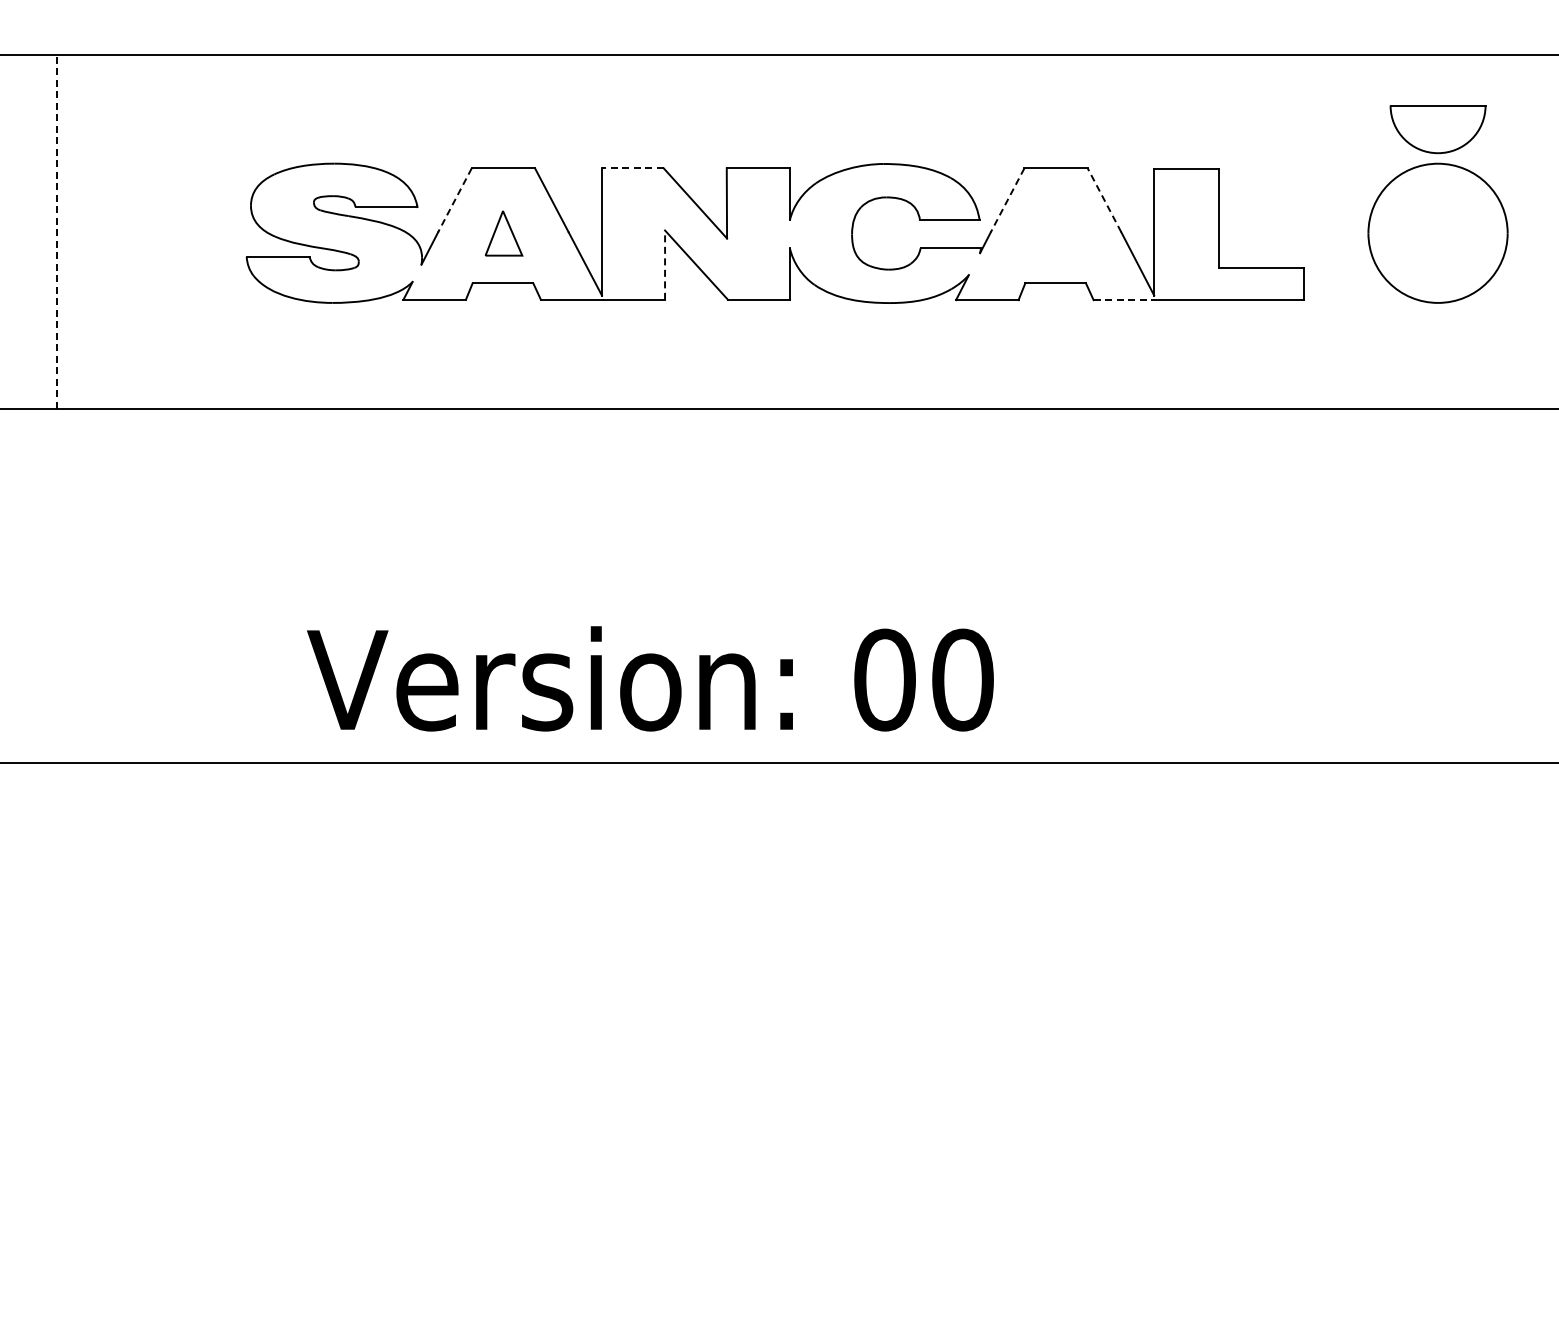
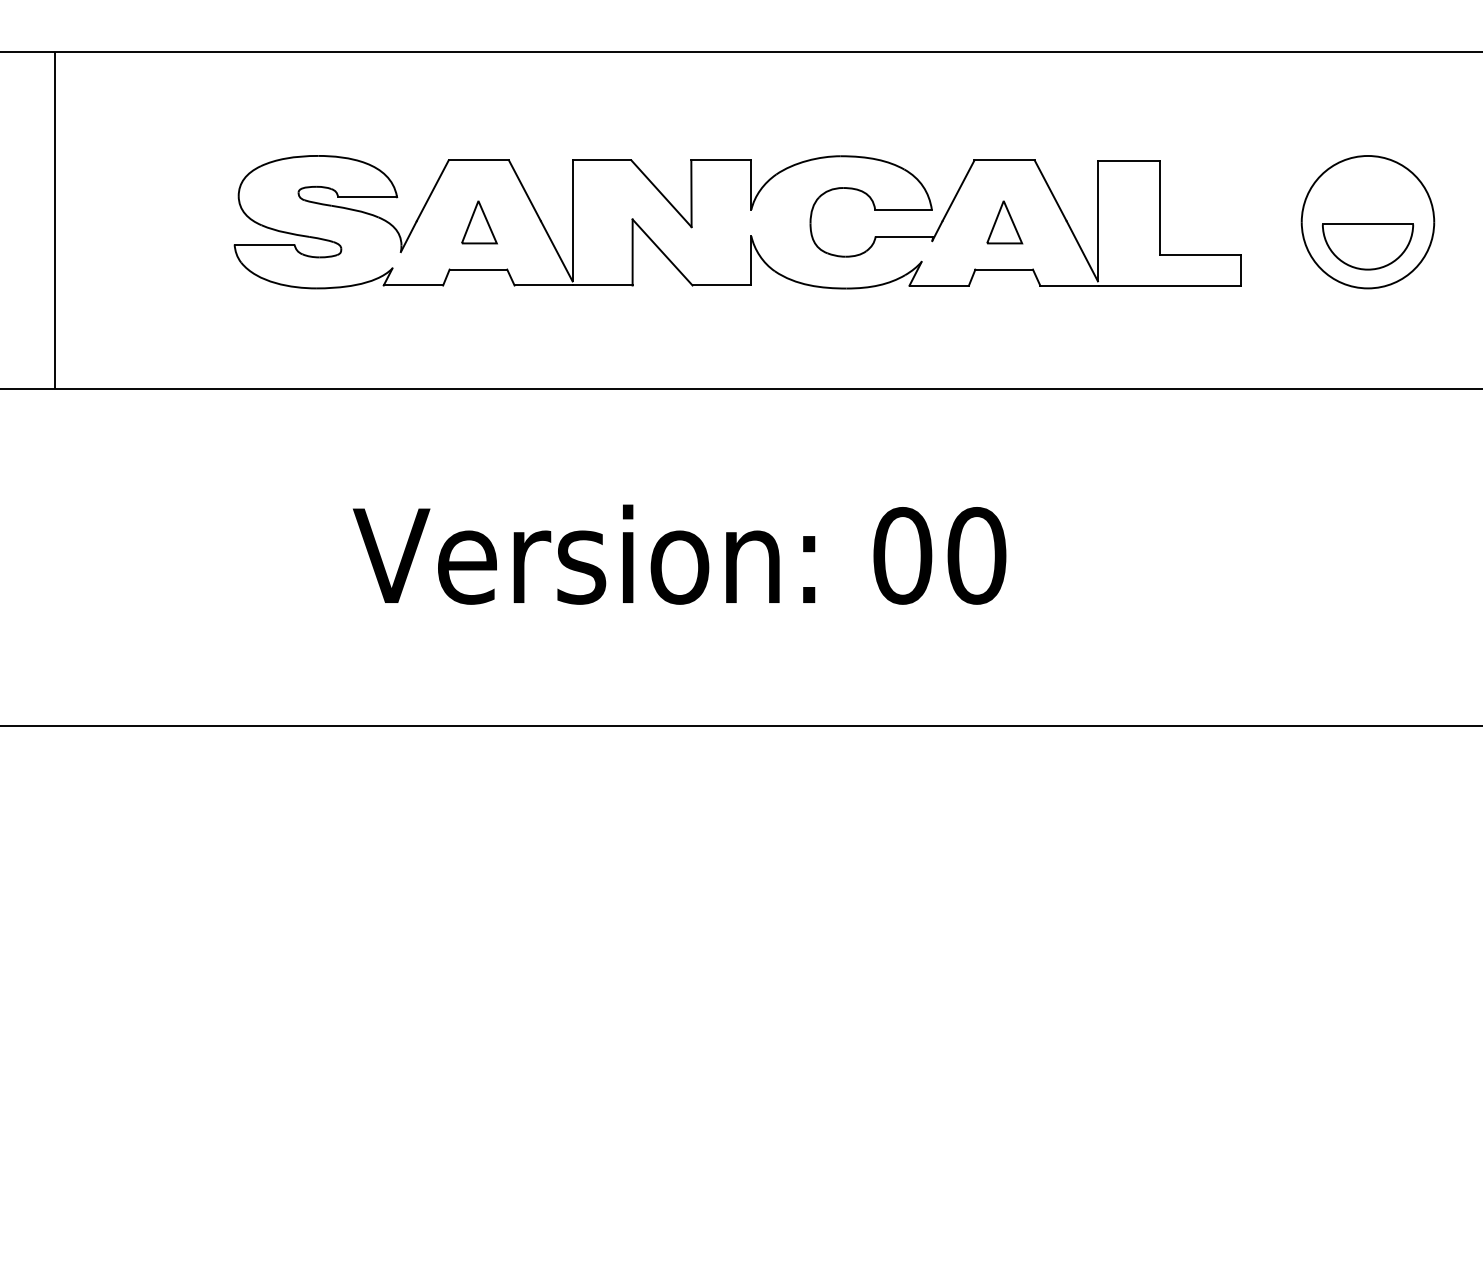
part: (1437, 129) -> (1367, 247), moved
line: (632, 168) -> (601, 160), dashed -> solid
line: (1104, 199) -> (1050, 190), dashed -> solid
line: (454, 200) -> (432, 190), dashed -> solid
line: (1007, 200) -> (958, 190), dashed -> solid
line: (57, 231) -> (54, 220), dashed -> solid
part: (1056, 233) -> (1005, 222), added
line: (665, 265) -> (633, 252), dashed -> solid
line: (1124, 300) -> (1069, 286), dashed -> solid
text: (650, 678) -> (679, 554), moved

